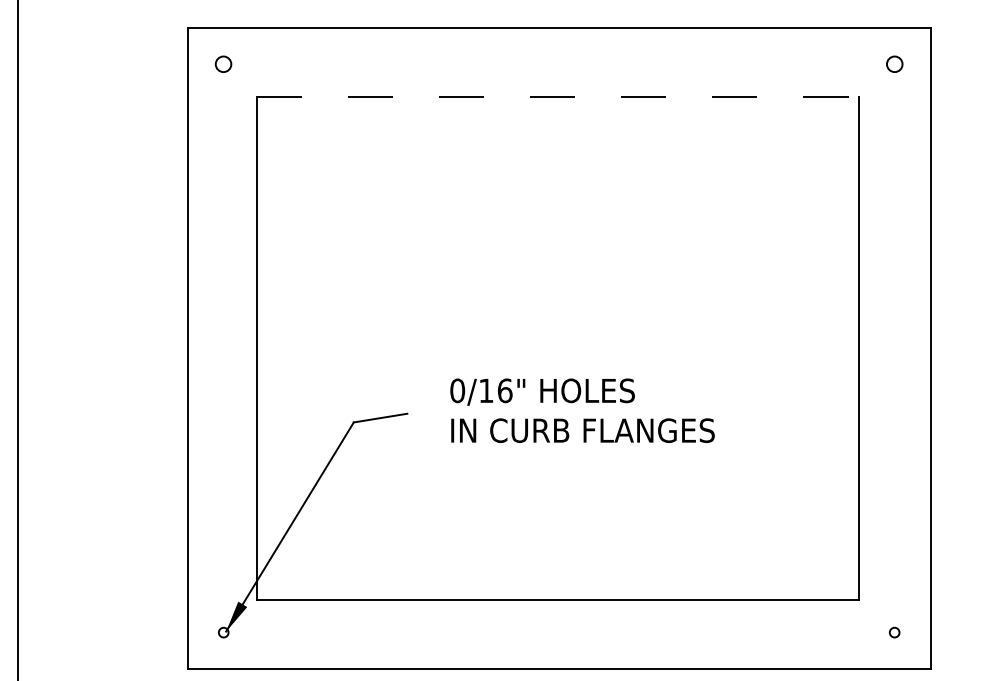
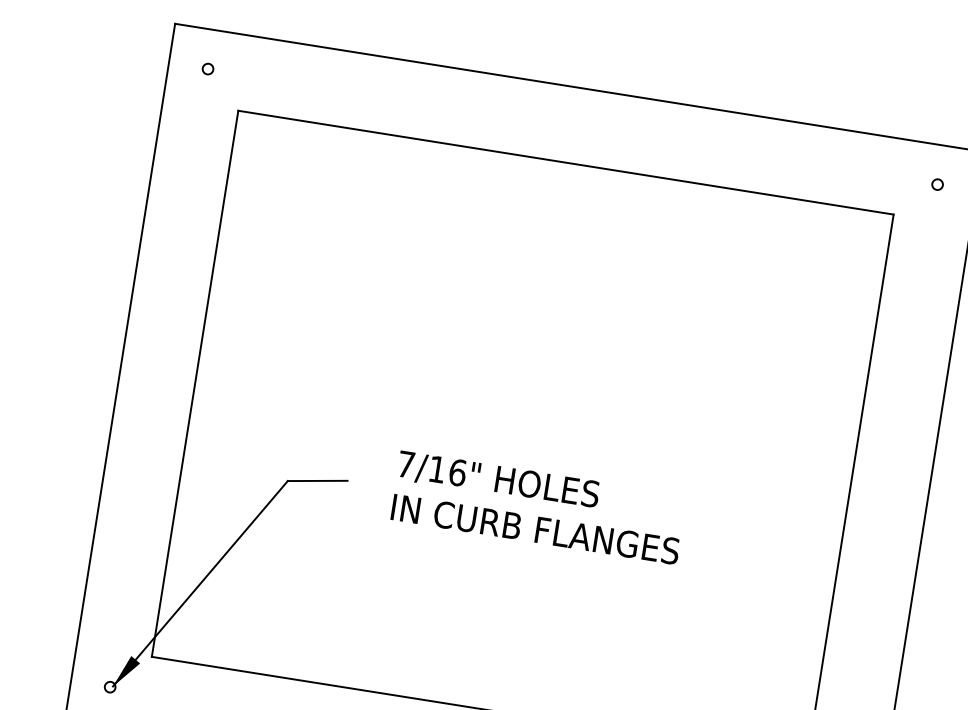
circle: (223, 63) -> (207, 68), size x0.62
circle: (894, 63) -> (937, 183), size x0.62
line: (558, 97) -> (566, 162), dashed -> solid
text: (457, 390) -> (406, 464), 0/16" -> 7/16"

